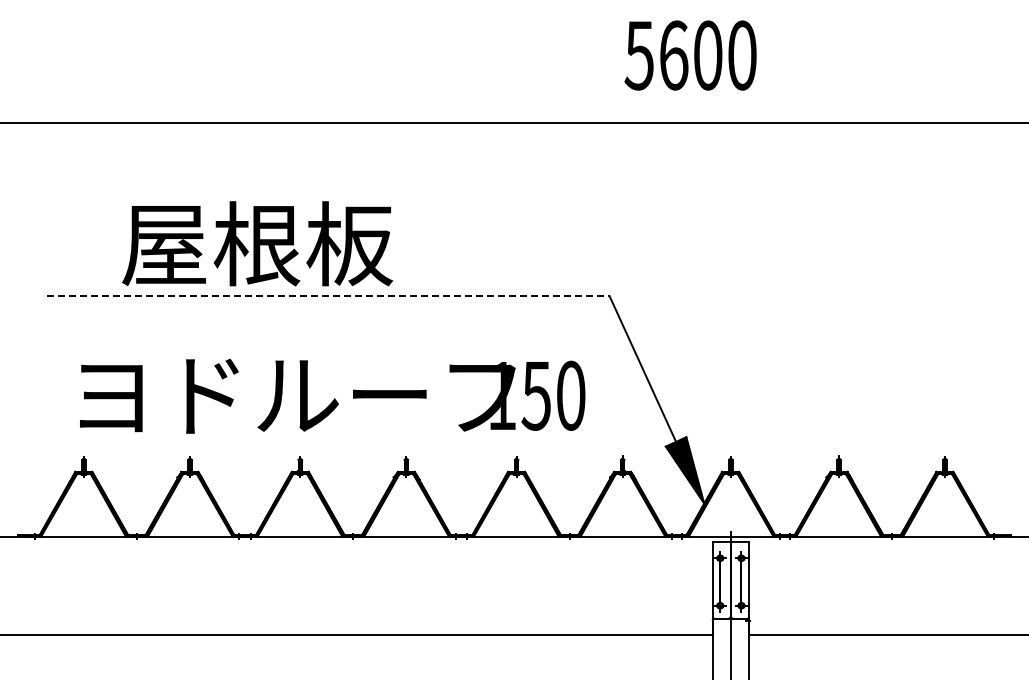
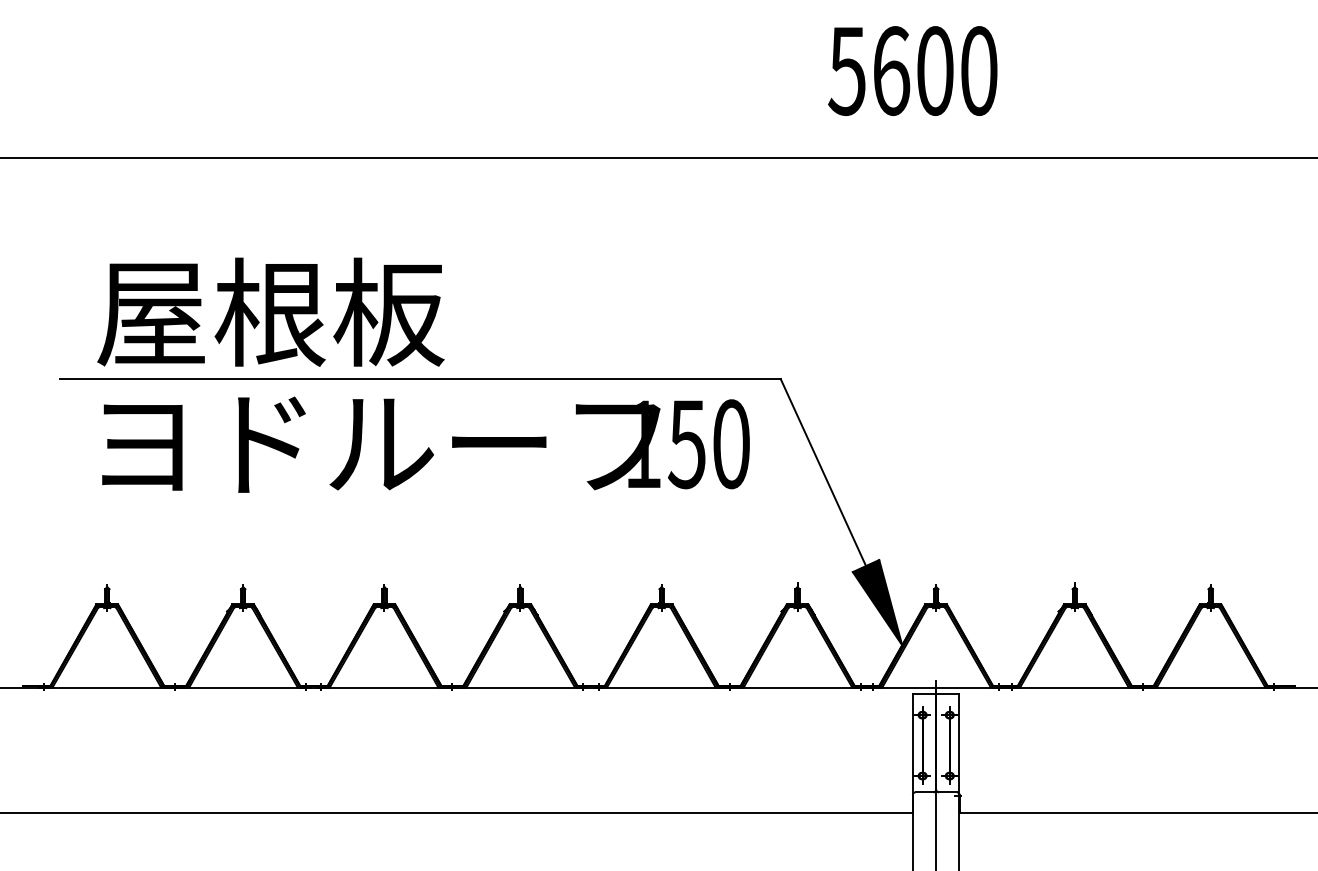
text: (690, 55) -> (912, 70), moved
text: (257, 243) -> (270, 311), moved
line: (328, 295) -> (420, 378), dashed -> solid
text: (332, 395) -> (425, 443), moved

